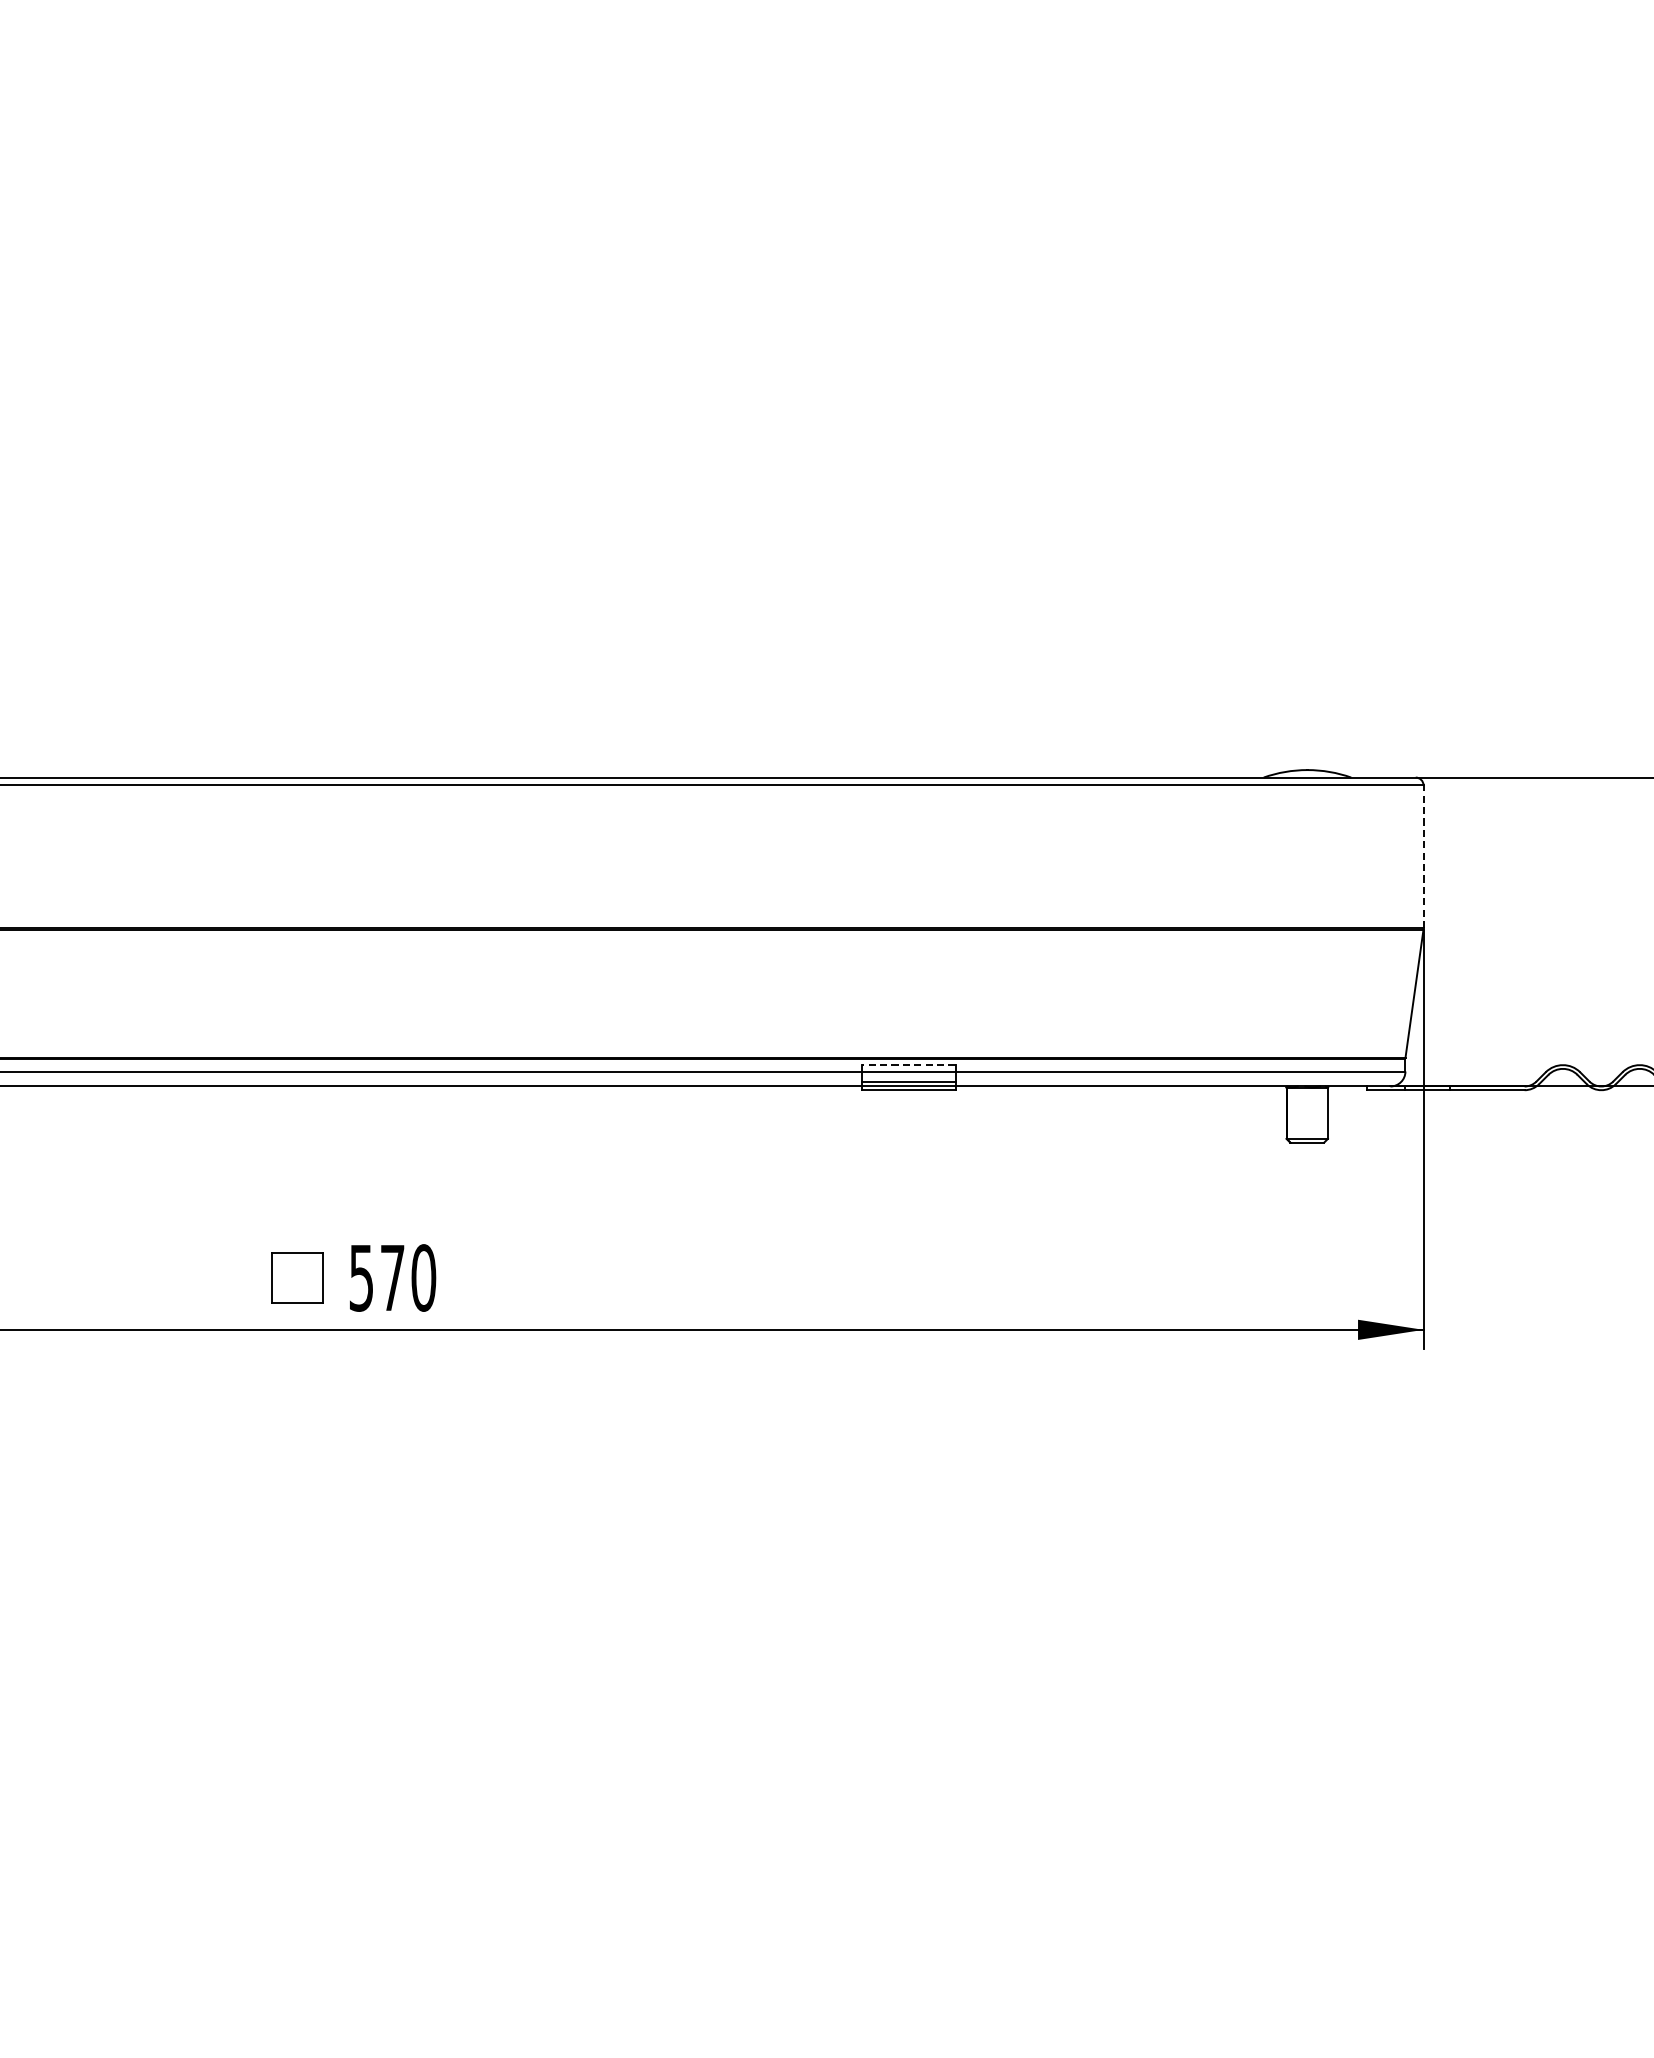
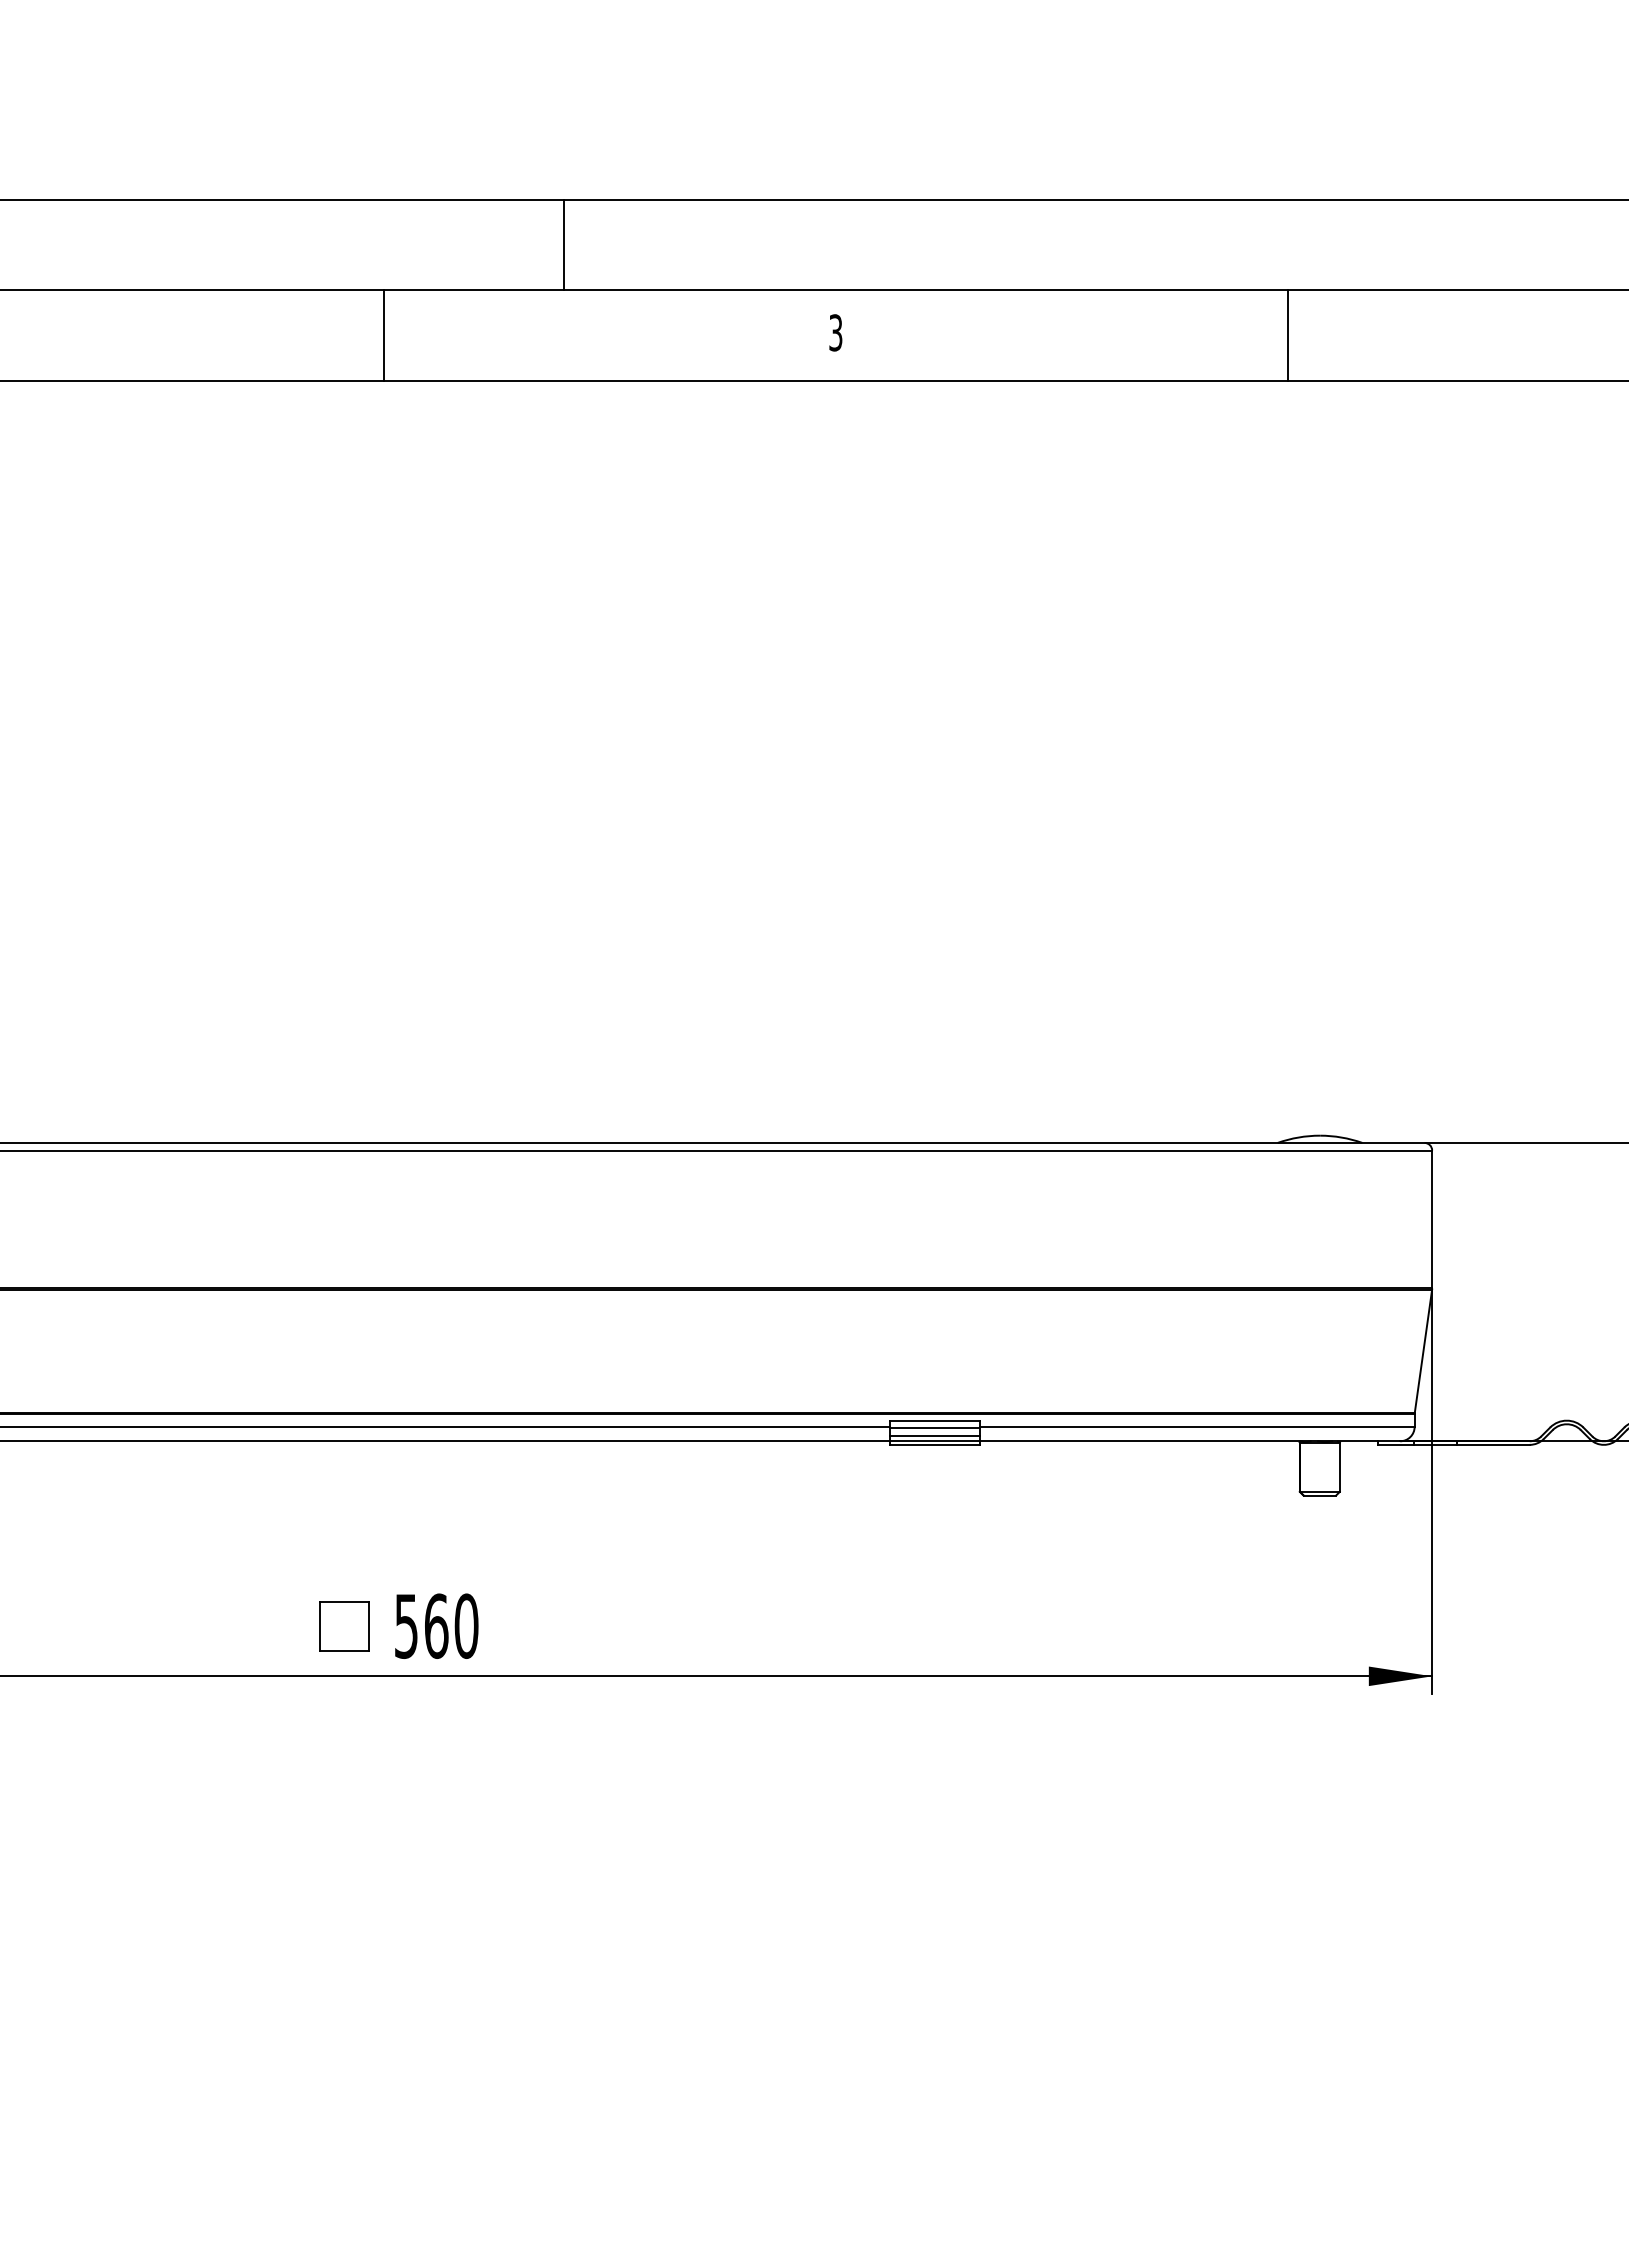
line: (1423, 856) -> (1432, 1219), dashed -> solid
line: (908, 1064) -> (934, 1420), dashed -> solid
text: (392, 1277) -> (436, 1625), 570 -> 560

